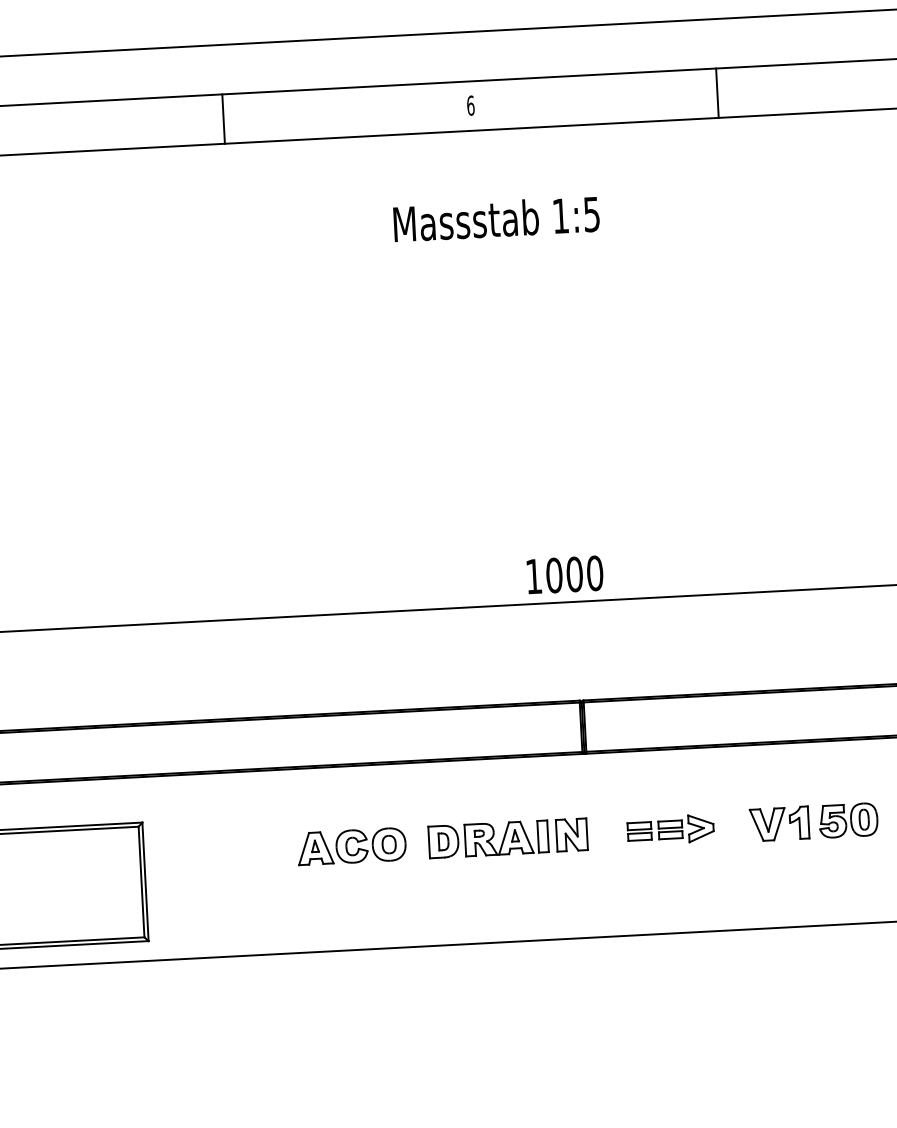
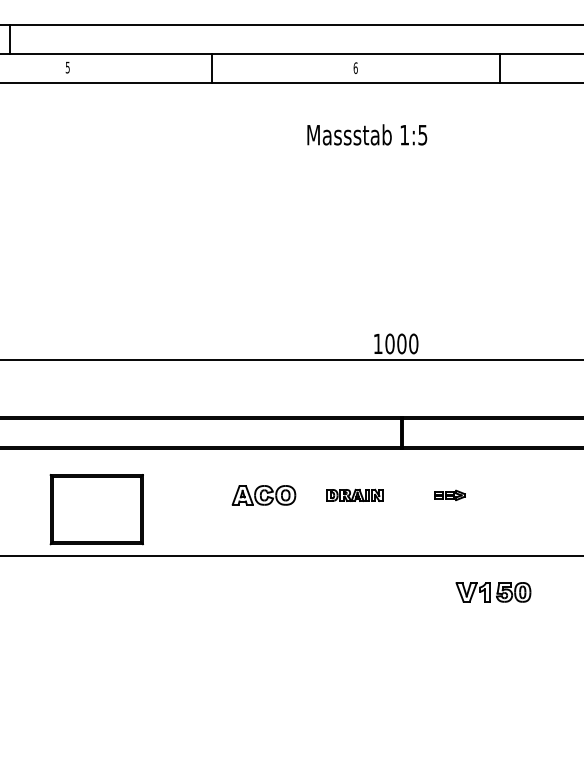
part: (814, 822) -> (493, 592), moved
part: (669, 830) -> (449, 495), size x0.6
part: (507, 838) -> (354, 495), size x0.6

